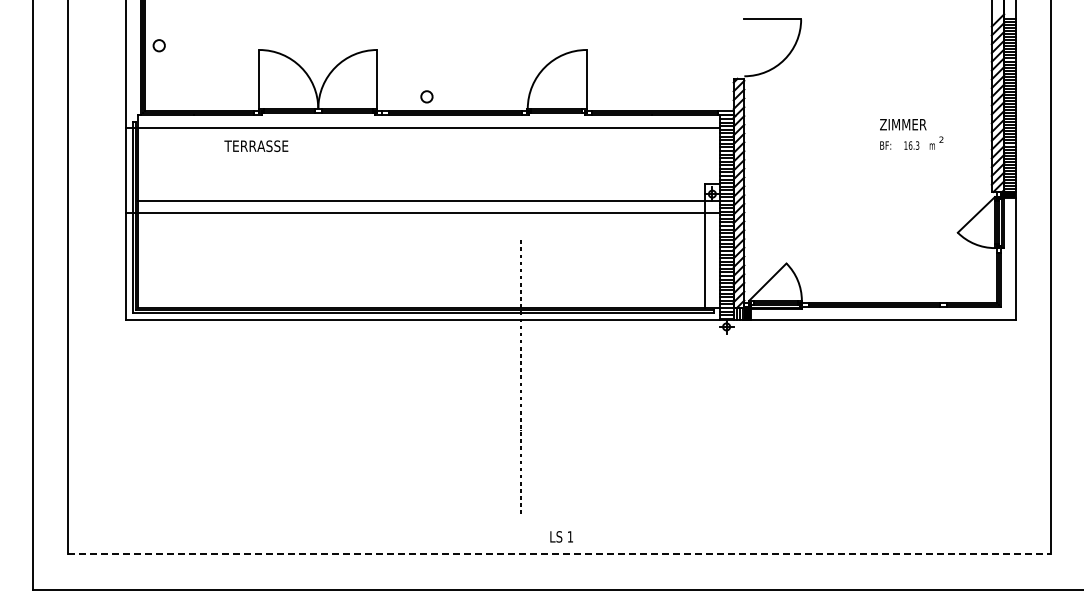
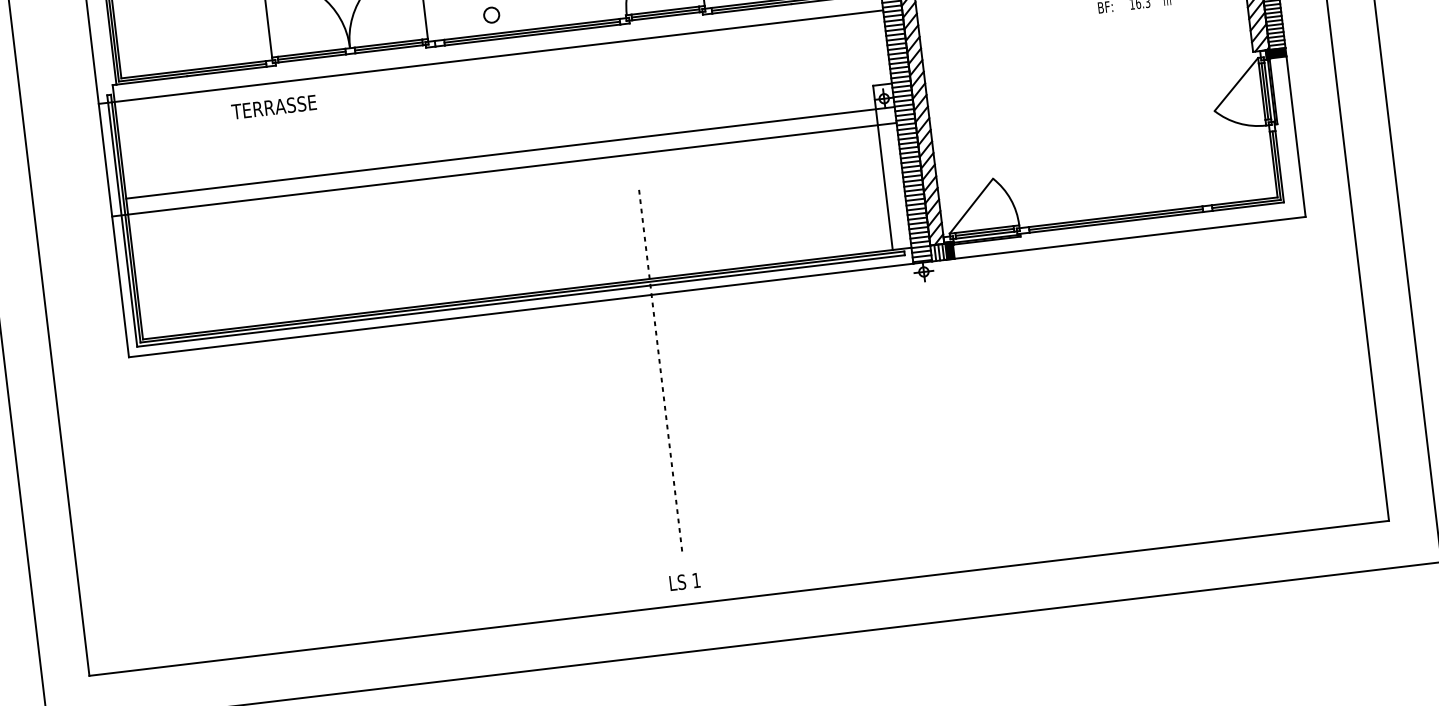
text: (561, 536) -> (684, 581), moved
line: (559, 554) -> (738, 599), dashed -> solid

